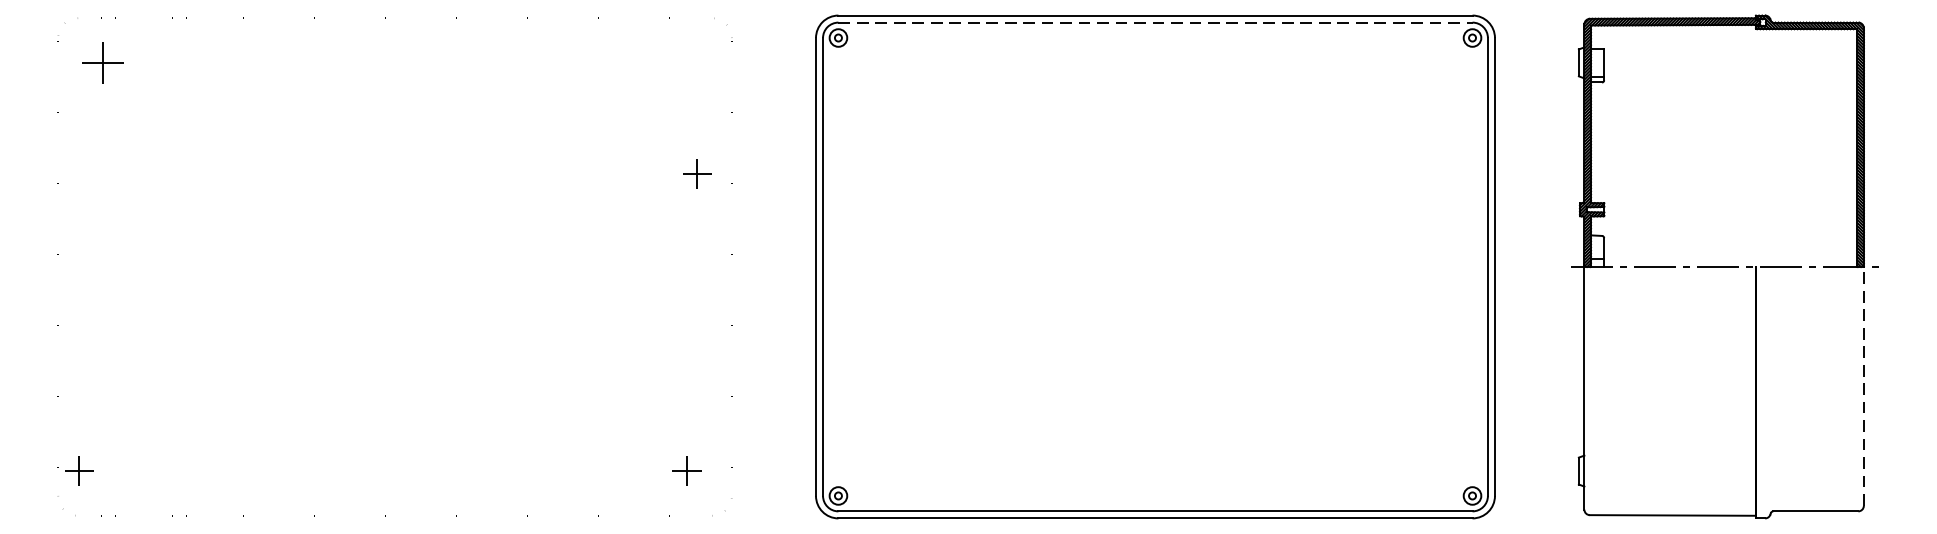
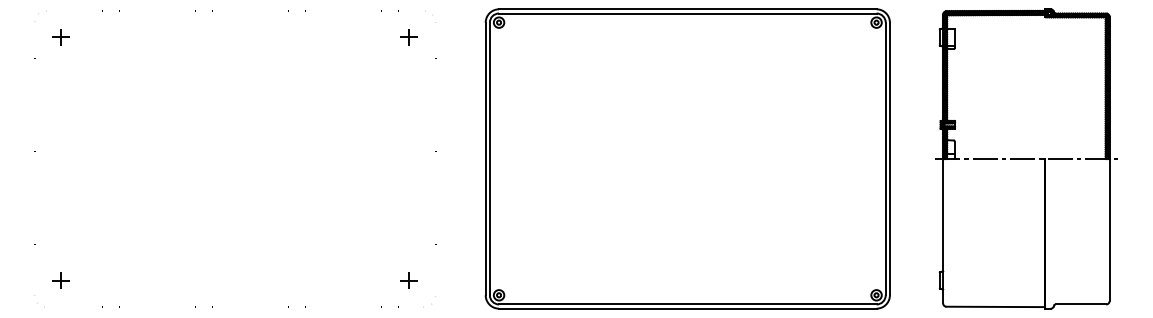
line: (1154, 22) -> (687, 13), dashed -> solid
part: (101, 62) -> (60, 37), size x0.71
part: (696, 173) -> (408, 37), moved
line: (1863, 385) -> (1109, 229), dashed -> solid
part: (78, 471) -> (60, 280), moved

